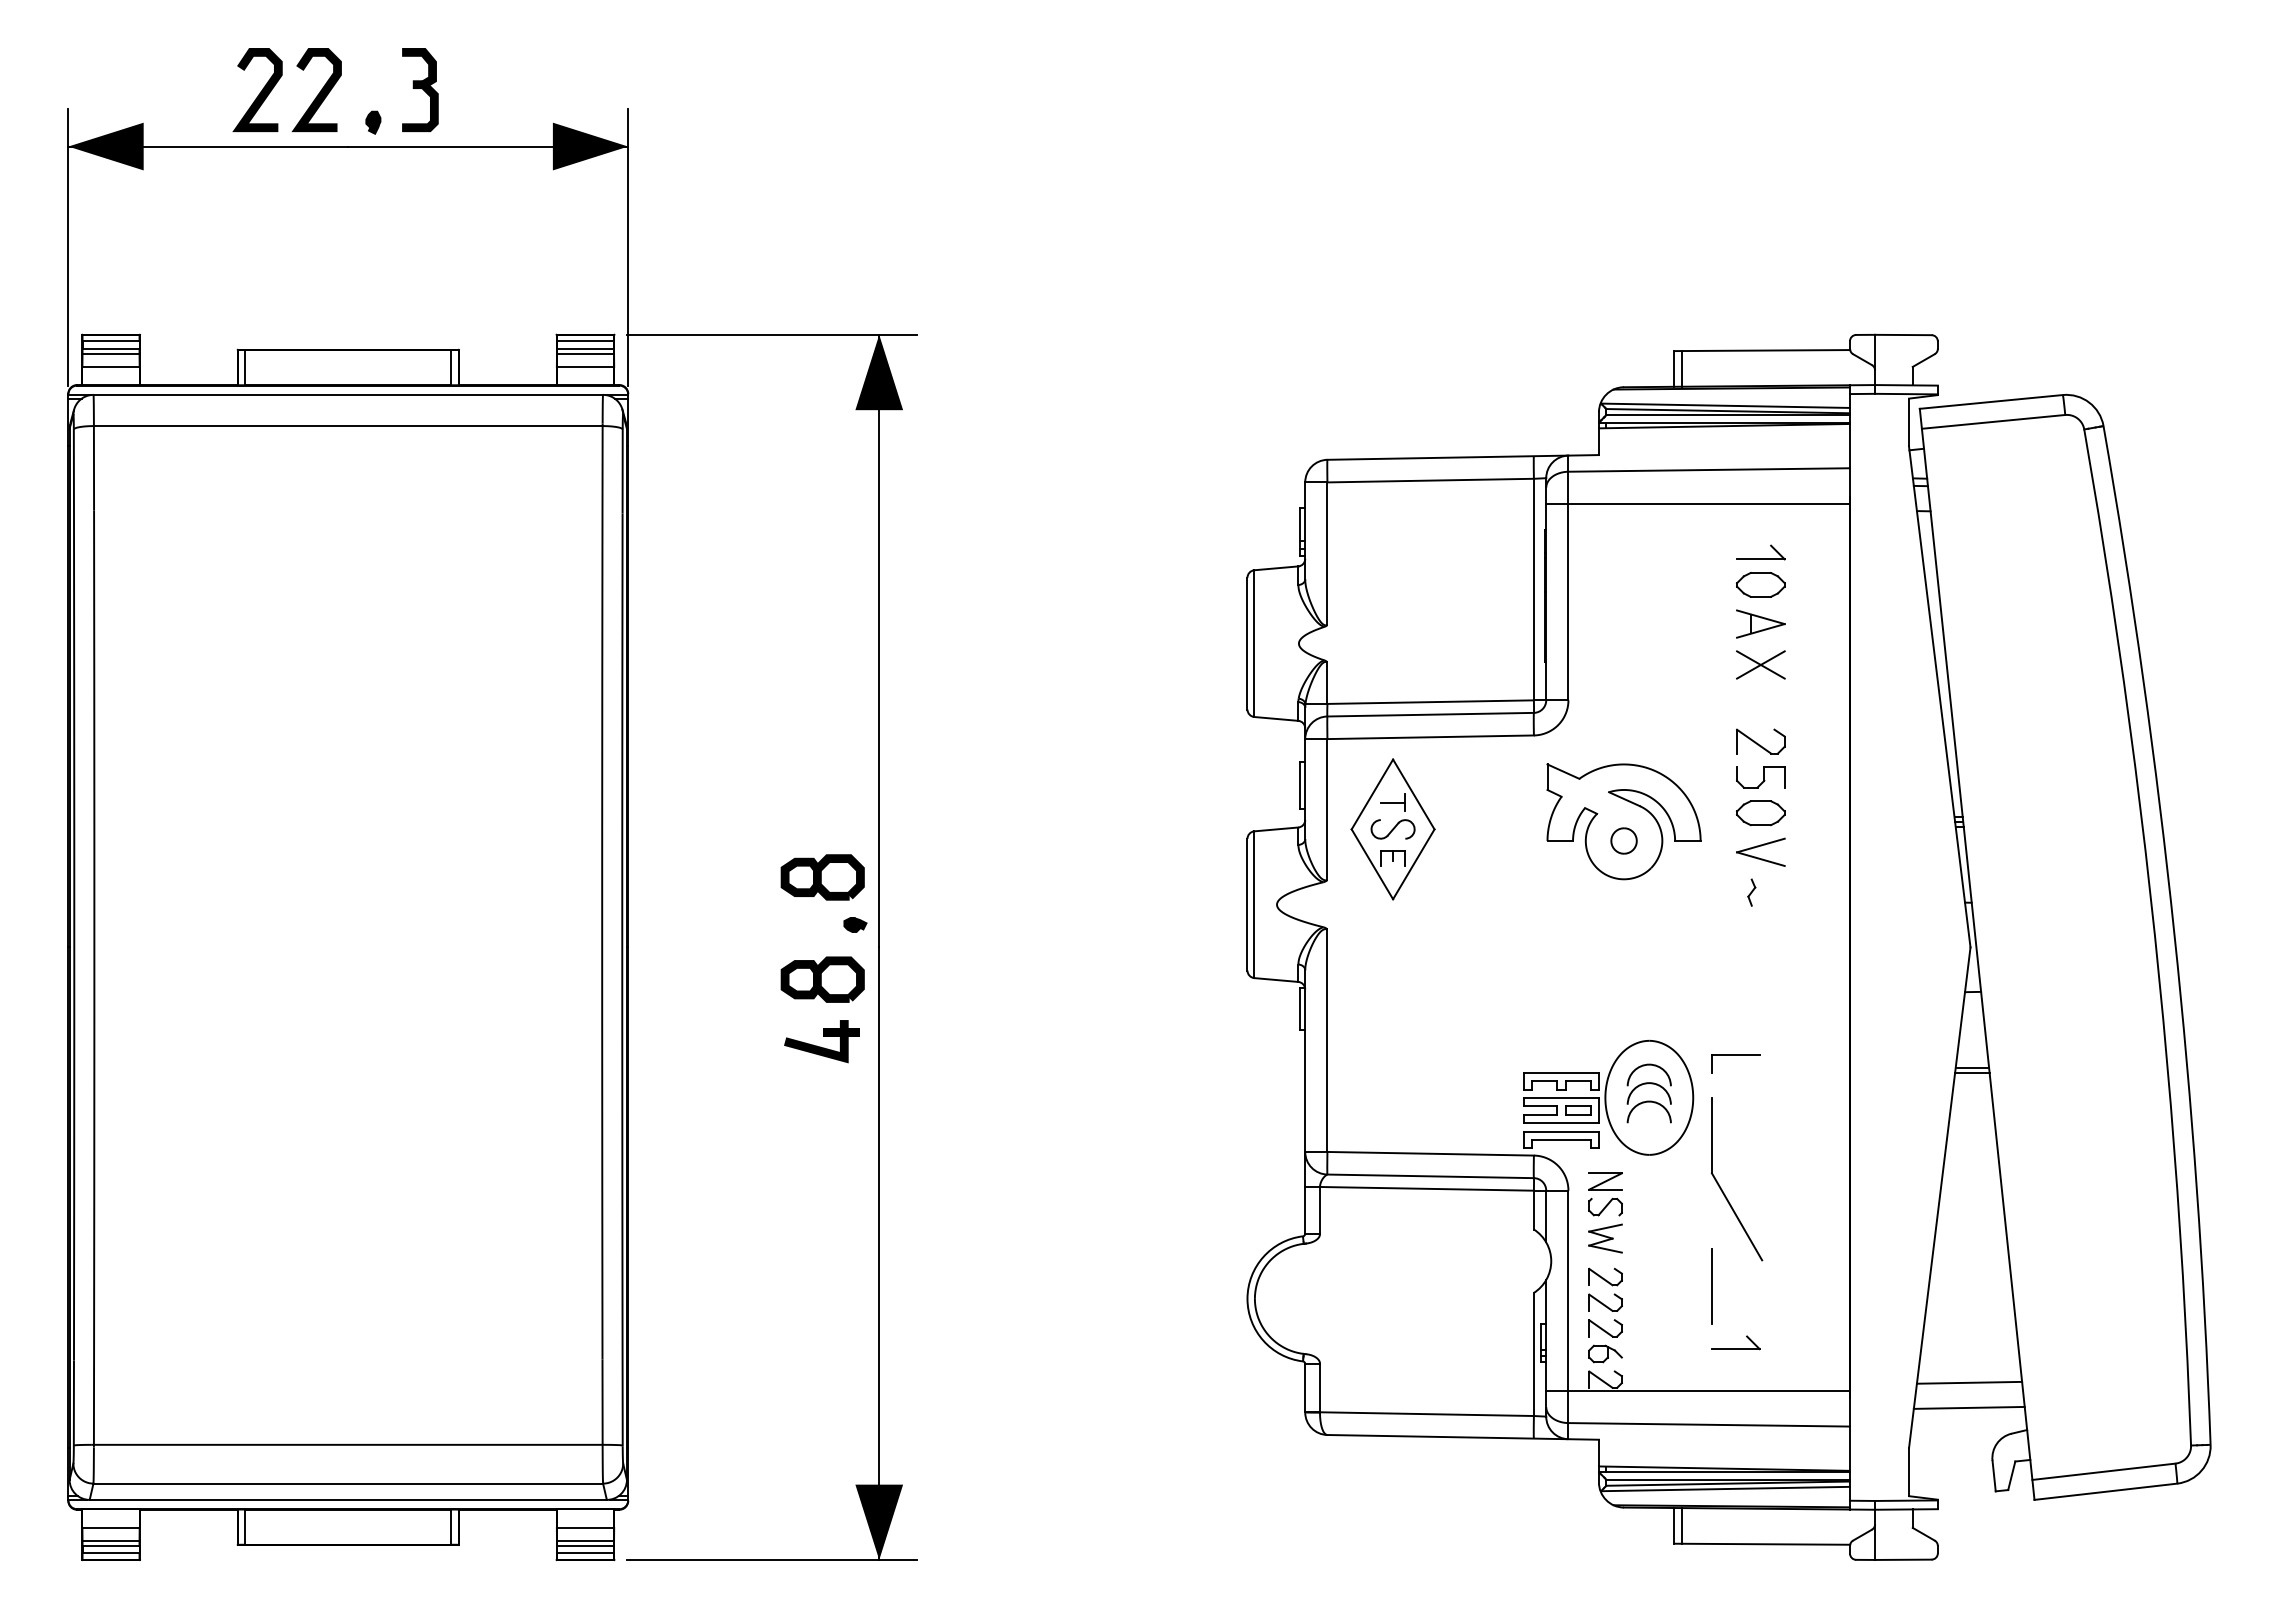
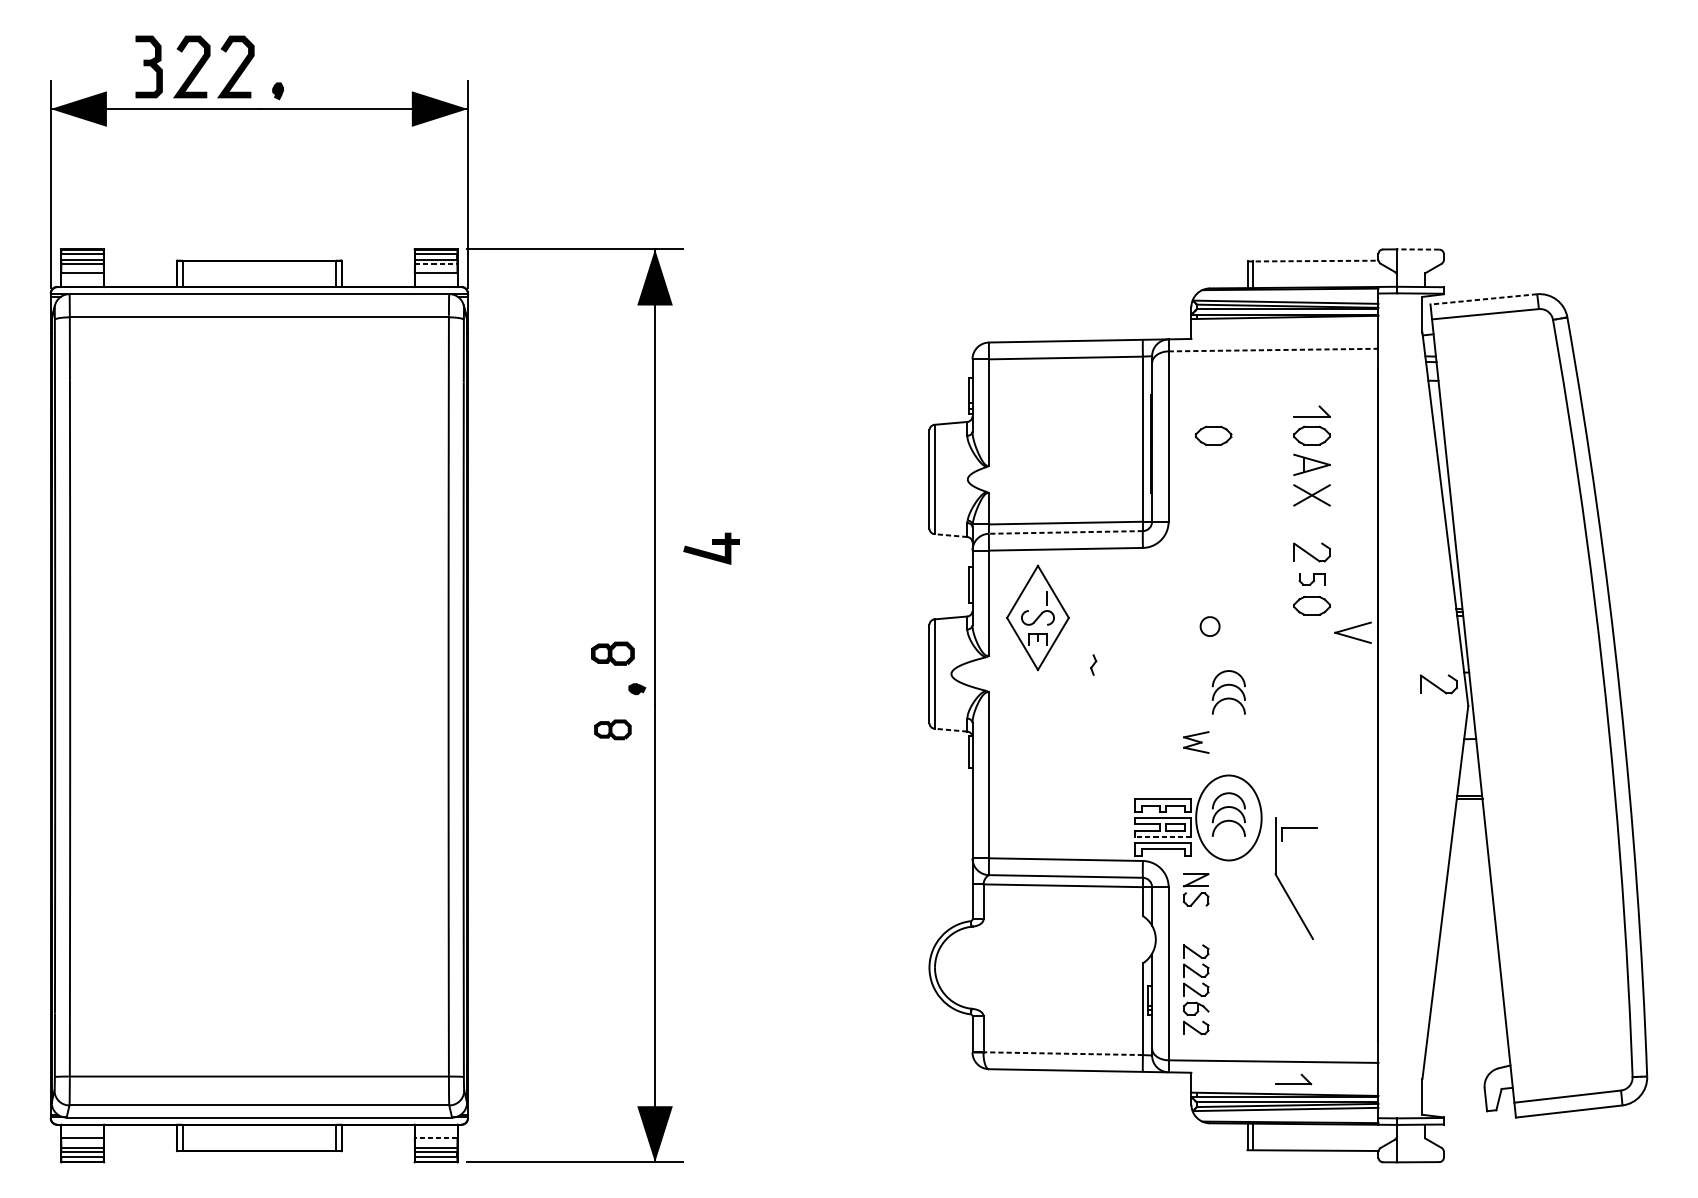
part: (420, 90) -> (149, 67), moved
line: (1902, 335) -> (1417, 249), solid -> dashed
line: (1762, 350) -> (1313, 261), solid -> dashed
line: (585, 354) -> (436, 264), solid -> dashed
line: (1991, 401) -> (1483, 299), solid -> dashed
line: (1709, 470) -> (1273, 350), solid -> dashed
line: (1698, 503) -> (1265, 375), removed
part: (1628, 584) -> (1213, 435), added
line: (1430, 714) -> (1065, 532), solid -> dashed
line: (1275, 718) -> (950, 535), solid -> dashed
part: (1760, 777) -> (1311, 579), size x0.7
line: (1392, 802) -> (1037, 597), removed
part: (1623, 821) -> (1209, 612), removed
part: (1760, 851) -> (1352, 632), moved
part: (822, 877) -> (612, 653), size x0.7
part: (1751, 892) -> (1093, 664), moved
part: (1930, 918) -> (1438, 684), added
part: (1648, 936) -> (1228, 697), added
part: (822, 979) -> (612, 729), size x0.6
line: (1275, 979) -> (950, 729), solid -> dashed
part: (821, 1041) -> (711, 548), moved
part: (1735, 1055) -> (1299, 828), moved
line: (1561, 1123) -> (1163, 837), solid -> dashed
part: (1605, 1238) -> (1196, 742), moved
line: (1711, 1285) -> (1275, 957), removed
part: (1735, 1342) -> (1293, 1079), moved
line: (1969, 1382) -> (1467, 1030), removed
line: (1698, 1391) -> (1265, 1036), removed
line: (1968, 1407) -> (1466, 1048), removed
line: (1426, 1414) -> (1062, 1053), solid -> dashed
line: (585, 1527) -> (436, 1138), solid -> dashed

